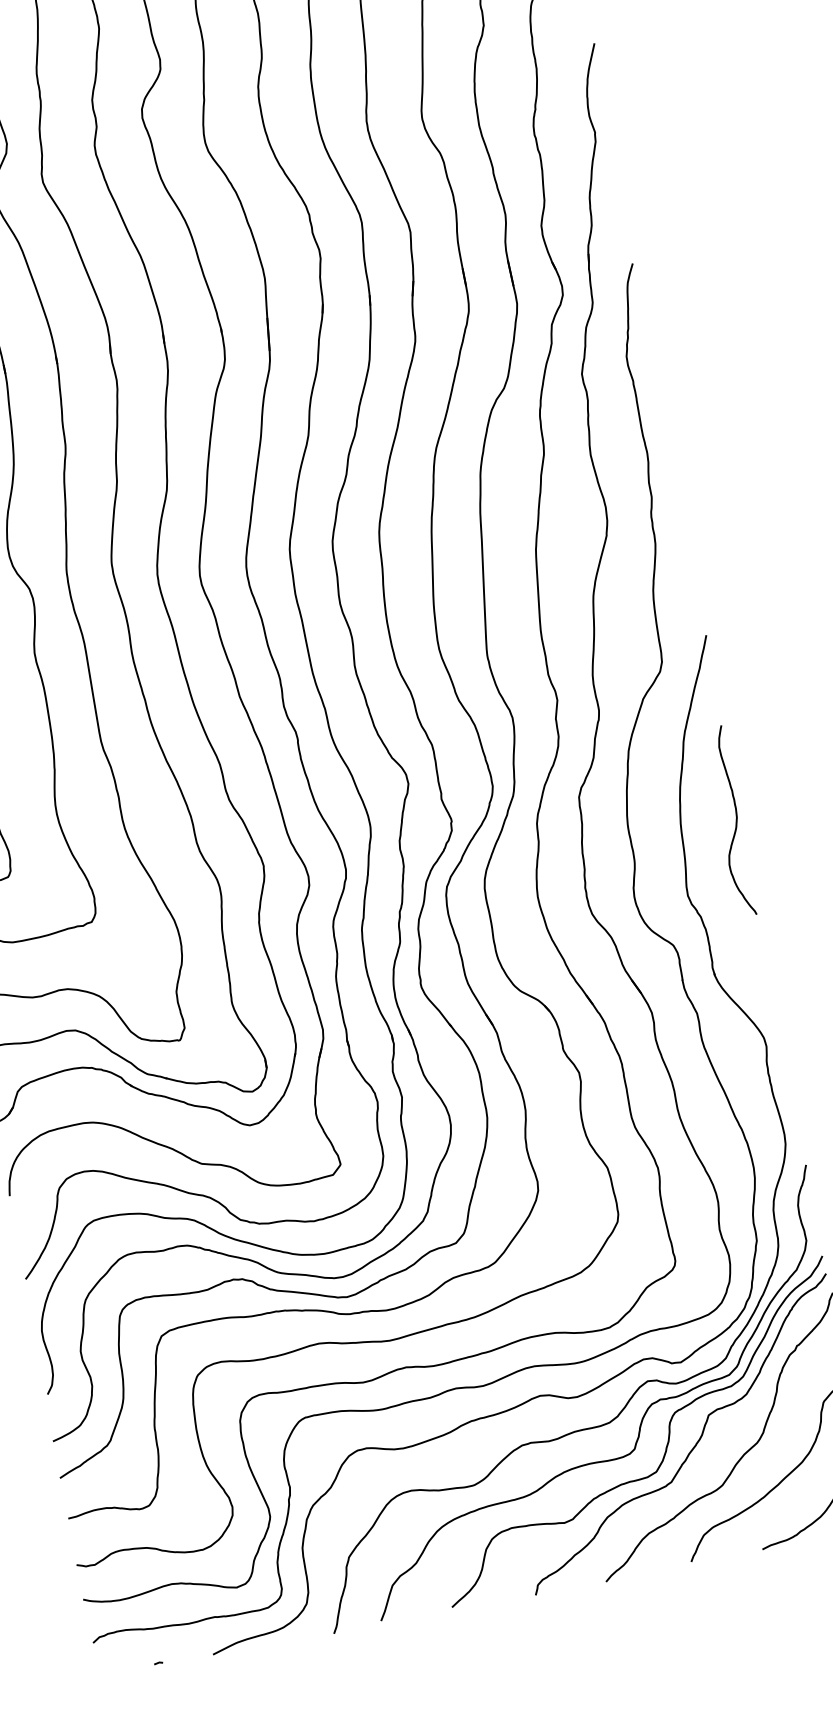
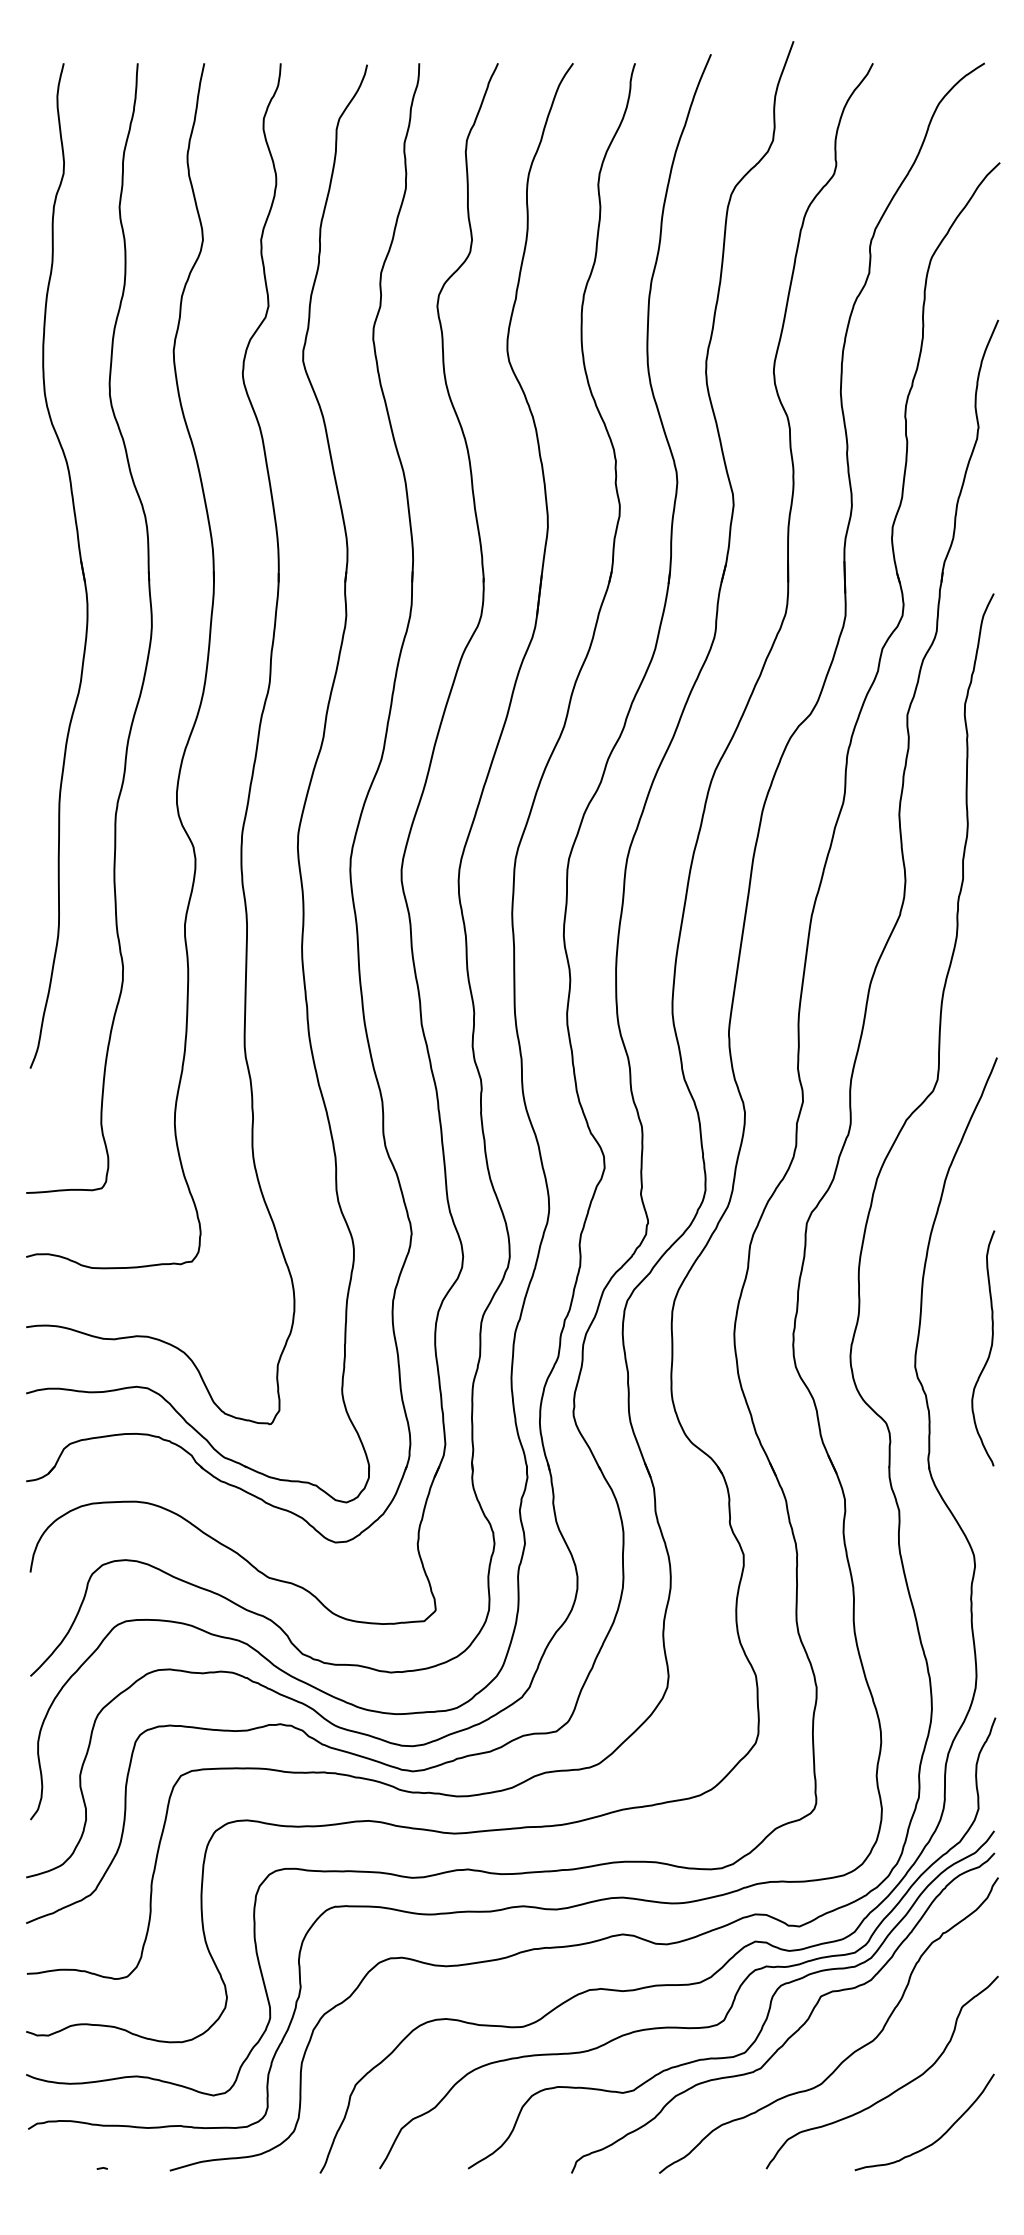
curve: (735, 822) -> (989, 1350), moved

